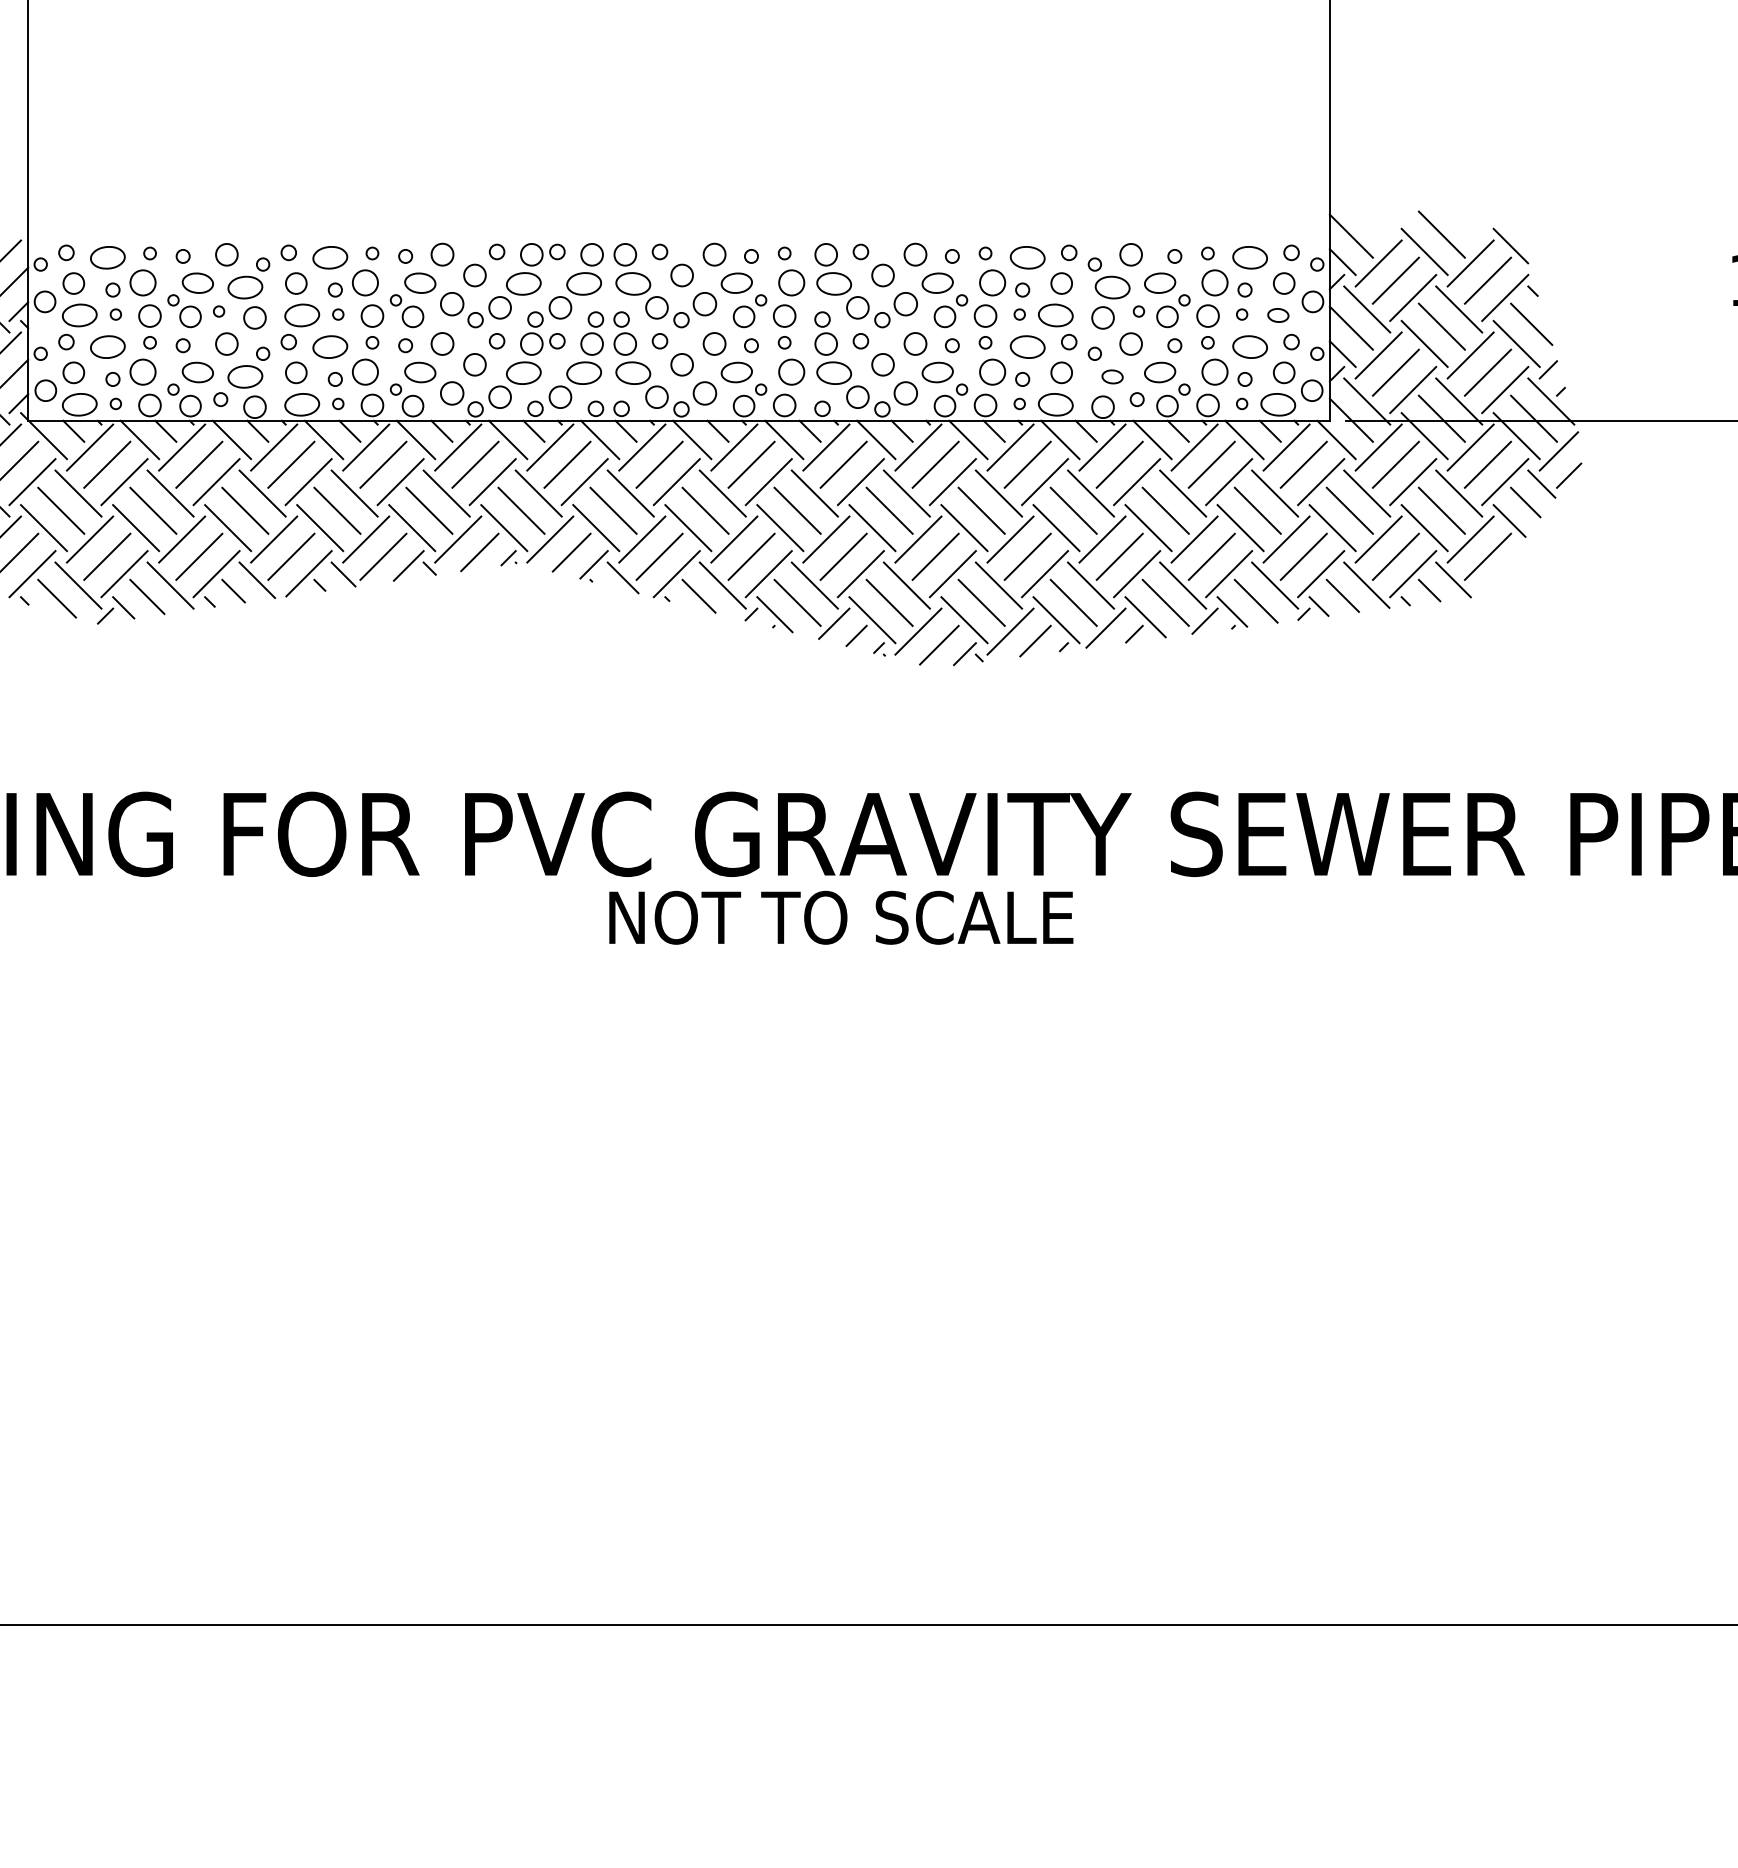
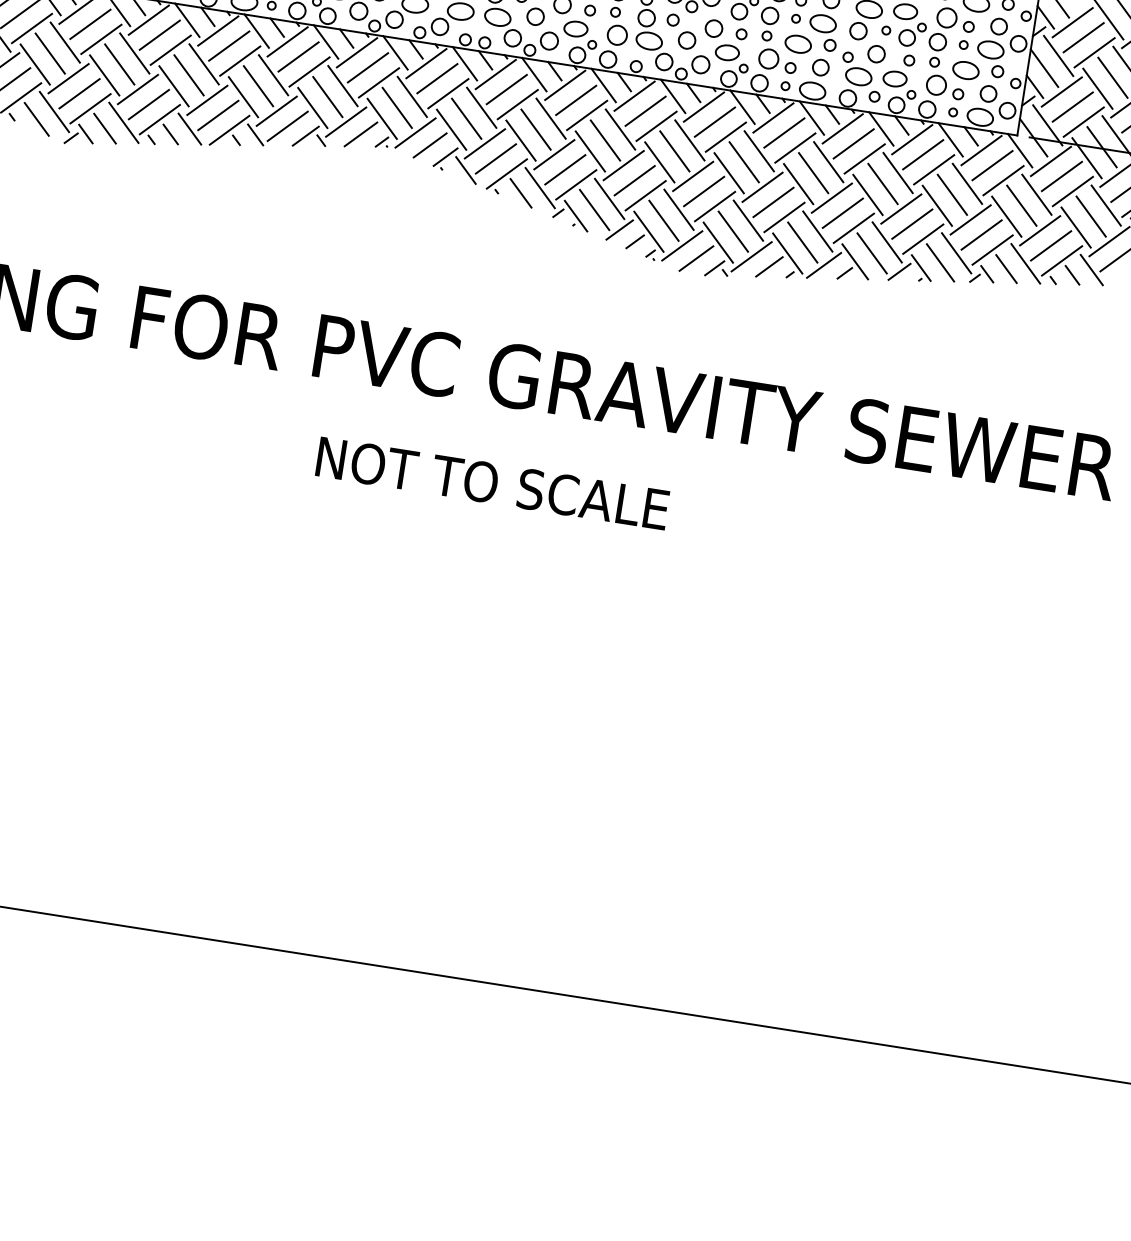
part: (1278, 315) -> (991, 50), size x1.67
part: (1112, 376) -> (858, 76), size x1.67
text: (841, 917) -> (492, 483), moved

